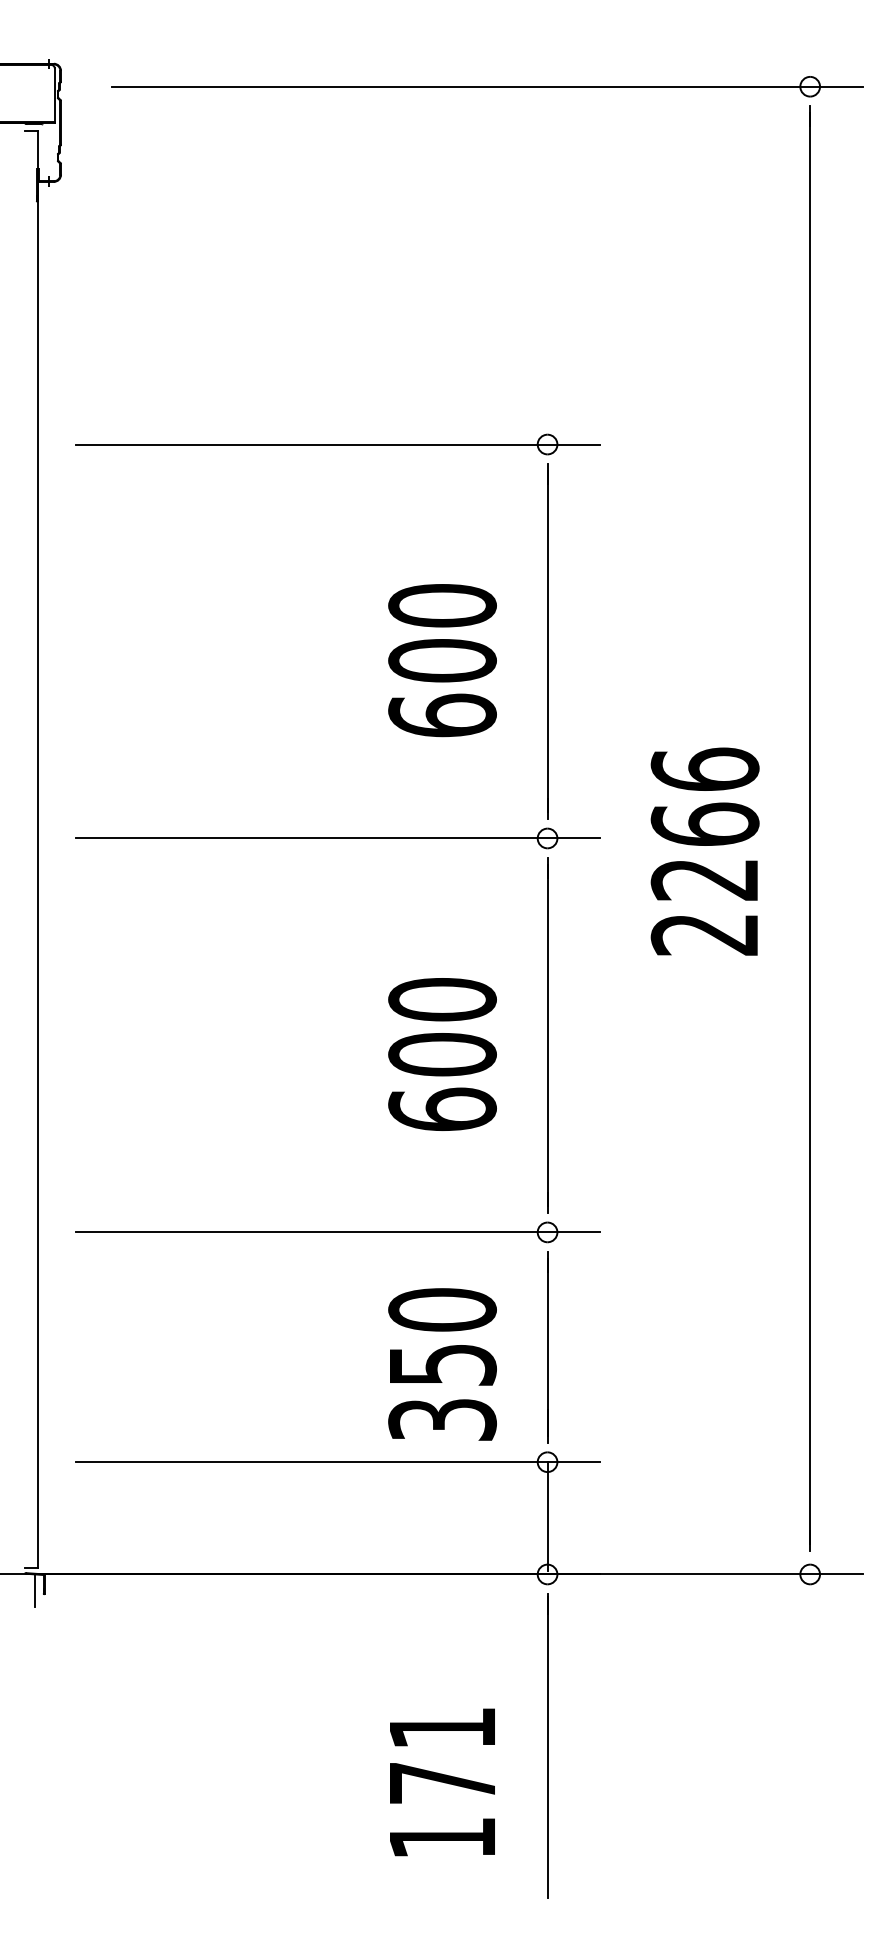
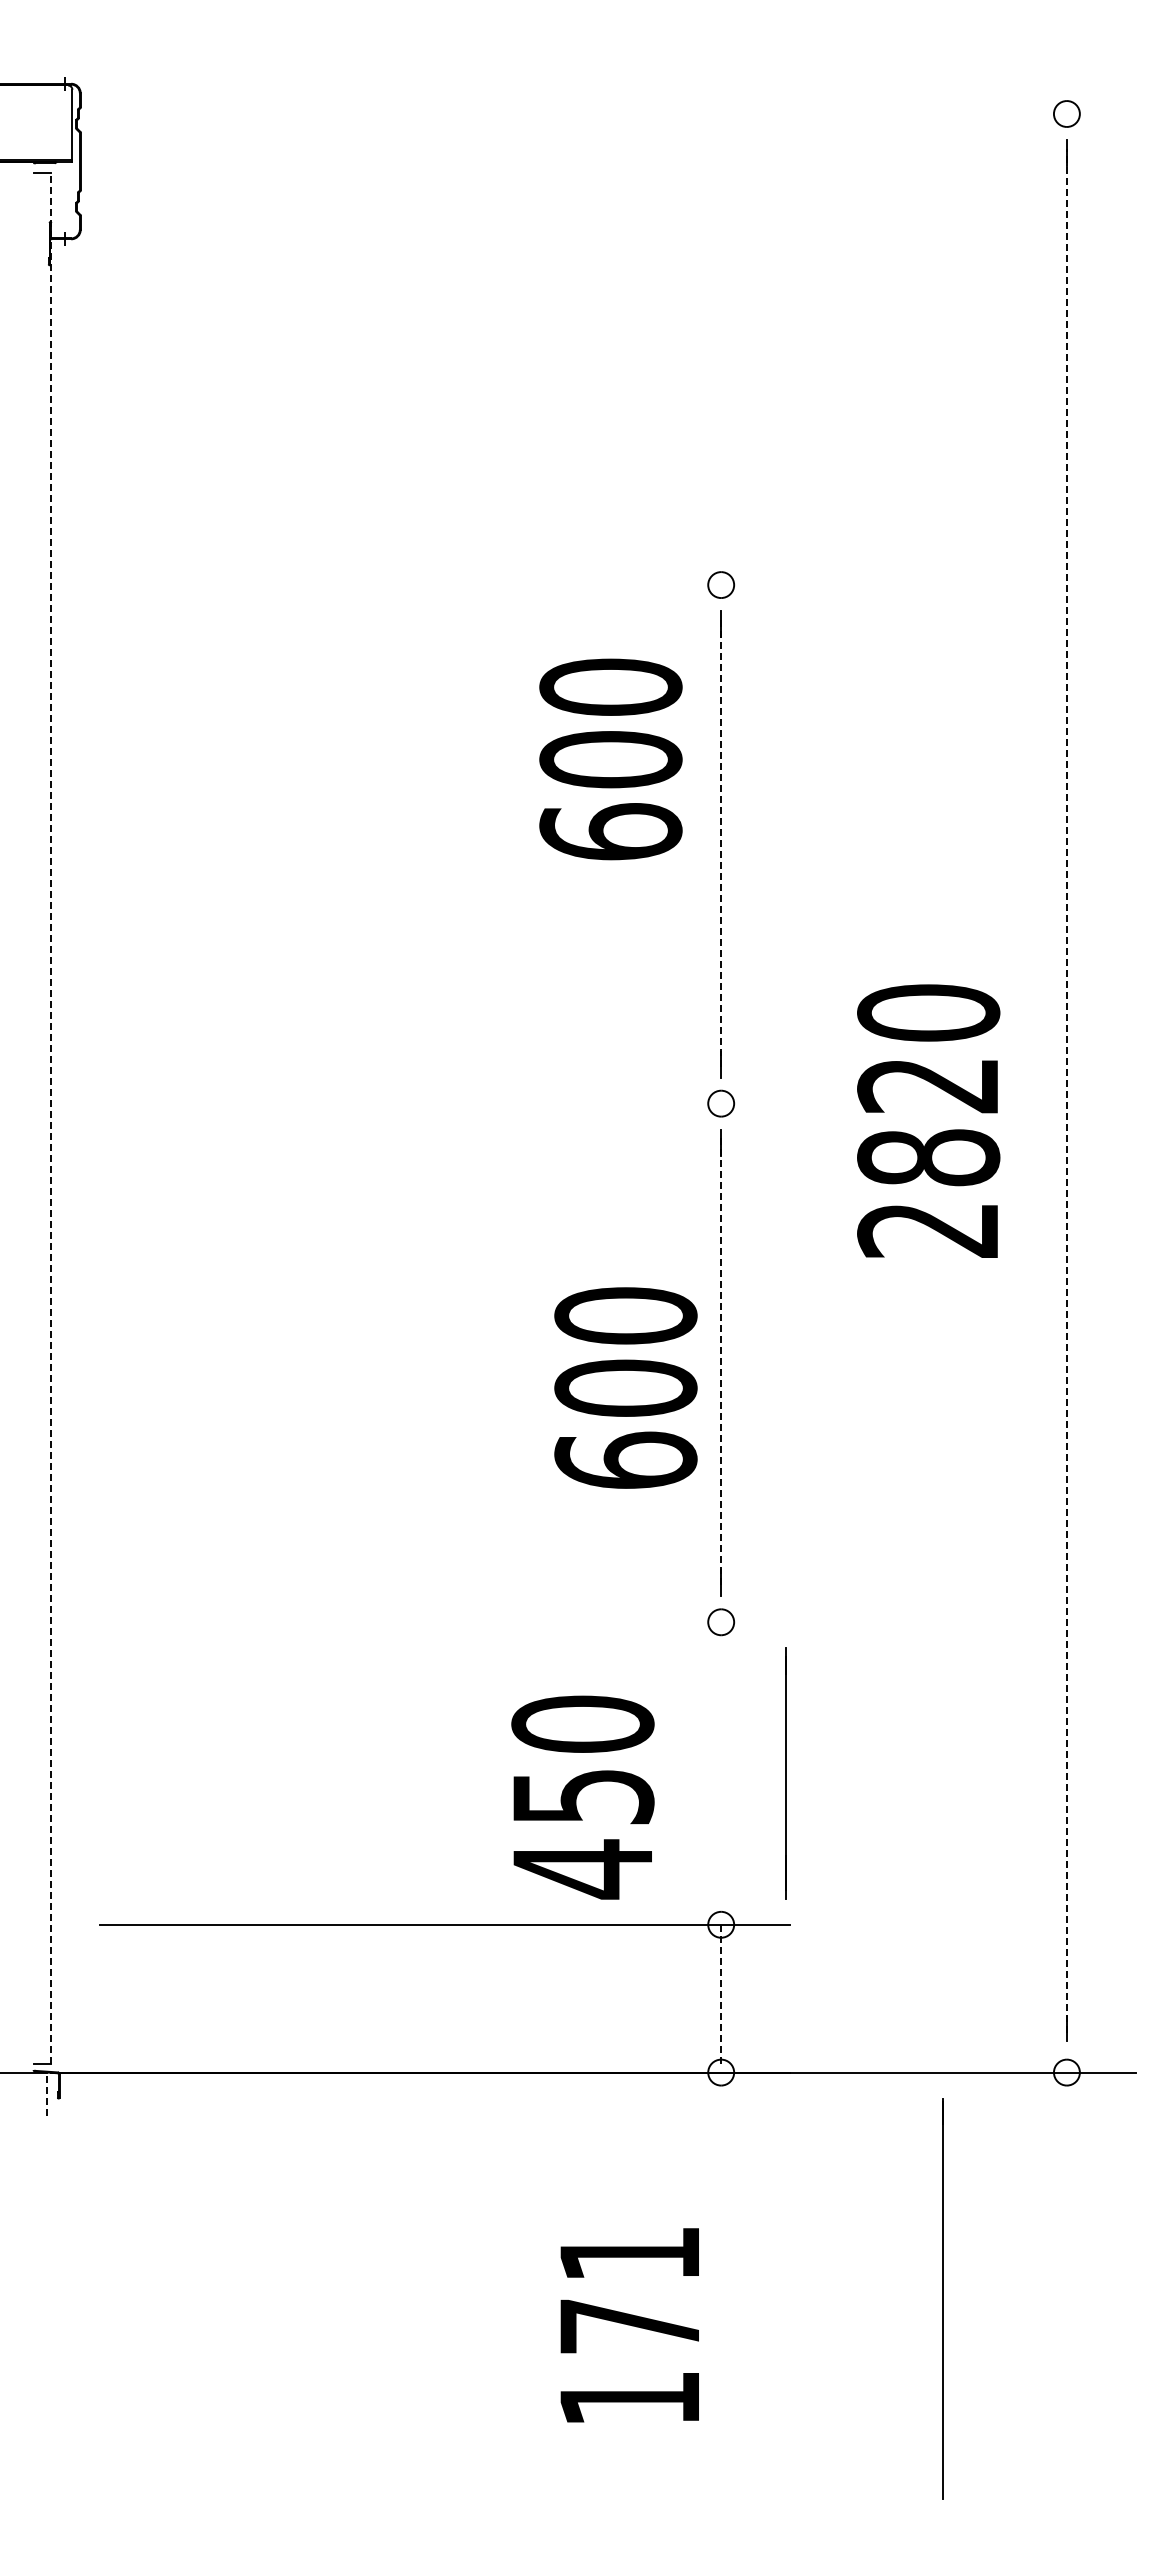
line: (487, 87) -> (642, 114), removed
line: (338, 444) -> (445, 585), removed
line: (547, 641) -> (721, 844), solid -> dashed
text: (442, 660) -> (610, 759), moved
text: (705, 824) -> (928, 1085), 2266 -> 2820
line: (809, 828) -> (1066, 1090), solid -> dashed
line: (338, 838) -> (445, 1103), removed
line: (38, 849) -> (50, 1118), solid -> dashed
line: (547, 1035) -> (721, 1362), solid -> dashed
text: (442, 1054) -> (625, 1387), moved
line: (338, 1232) -> (445, 1622), removed
line: (547, 1347) -> (785, 1773), moved
text: (442, 1420) -> (582, 1869), 350 -> 450
line: (547, 1516) -> (721, 1996), solid -> dashed
line: (35, 1591) -> (47, 2094), solid -> dashed
line: (547, 1746) -> (942, 2298), moved
text: (442, 1782) -> (629, 2325), moved

